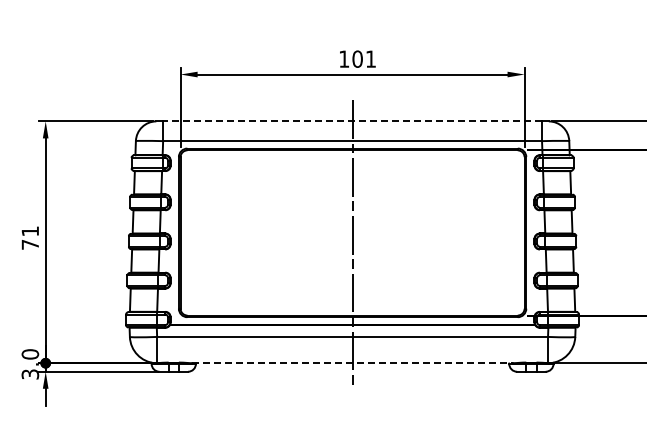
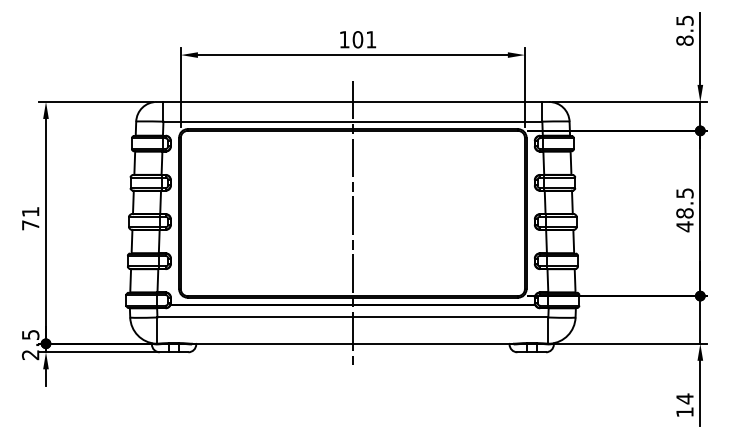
line: (352, 120) -> (352, 101), dashed -> solid
line: (353, 362) -> (353, 343), dashed -> solid
text: (30, 363) -> (30, 344), 3.0 -> 2.5

